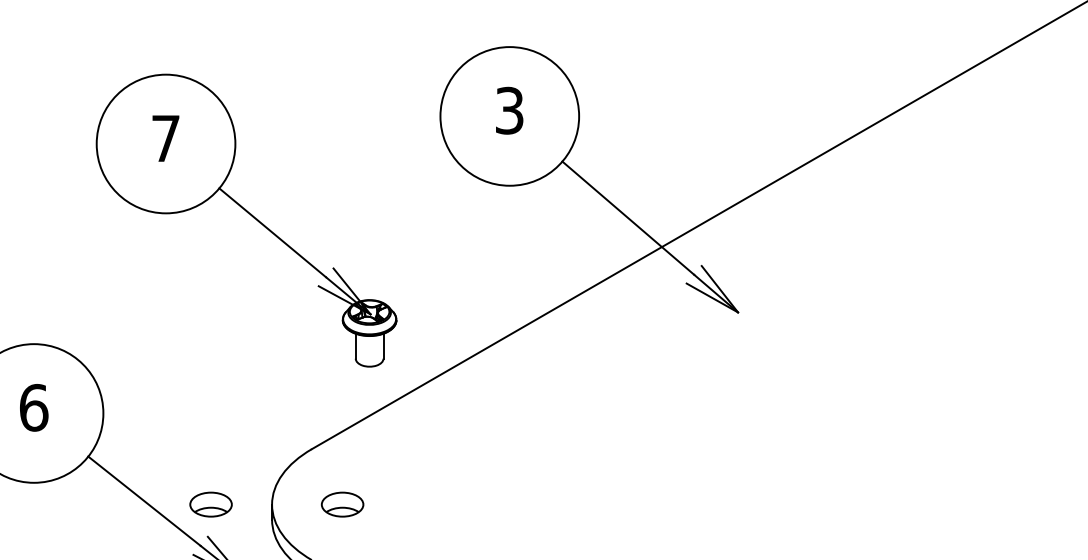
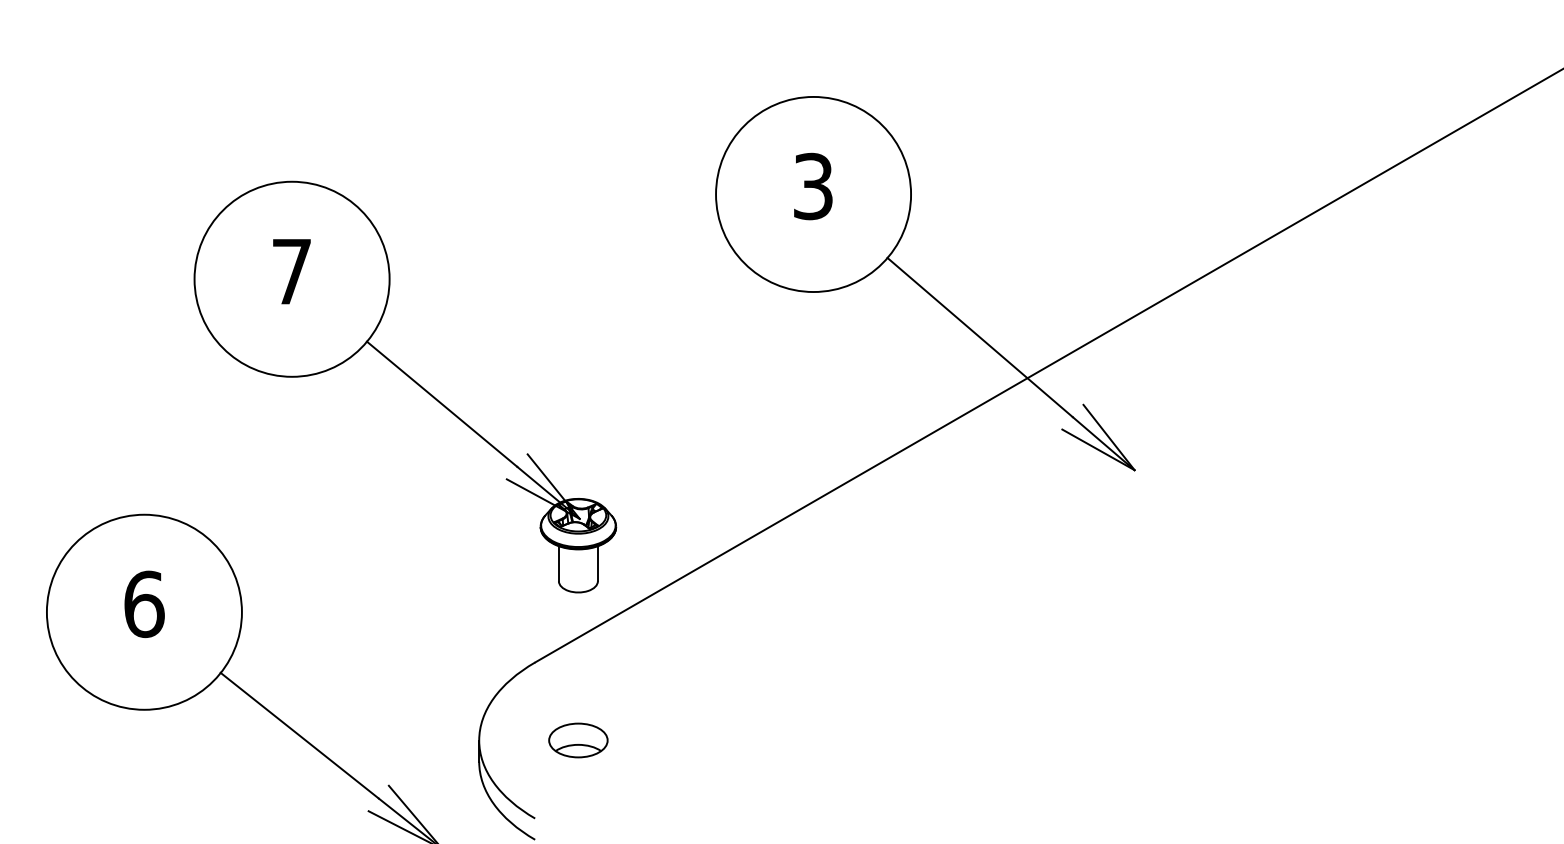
part: (250, 215) -> (410, 379), moved
part: (211, 504) -> (393, 740), removed

